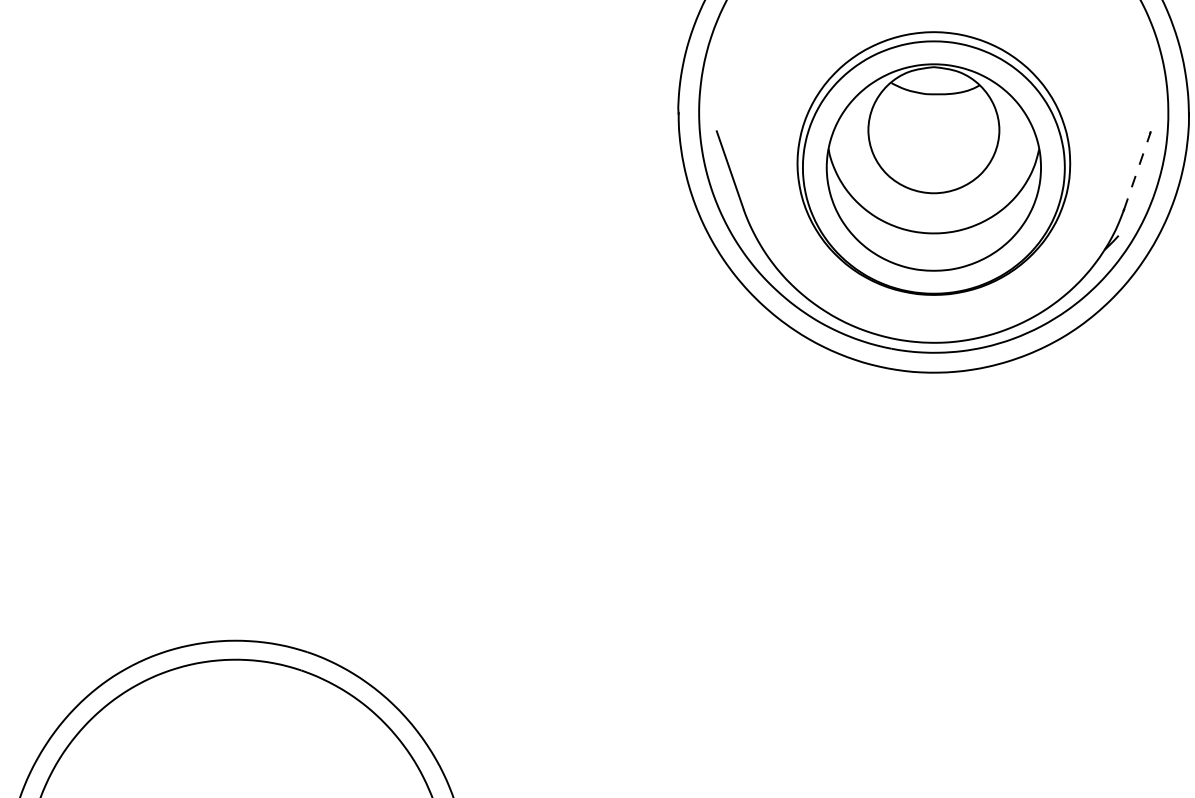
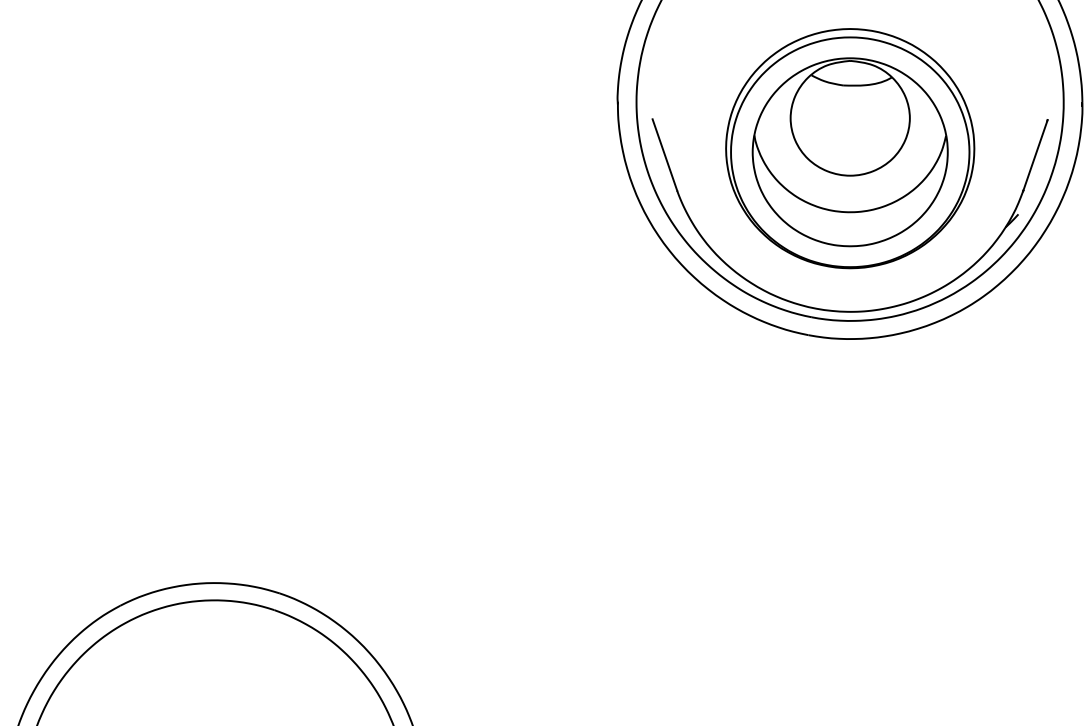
line: (1137, 171) -> (1035, 155), dashed -> solid

